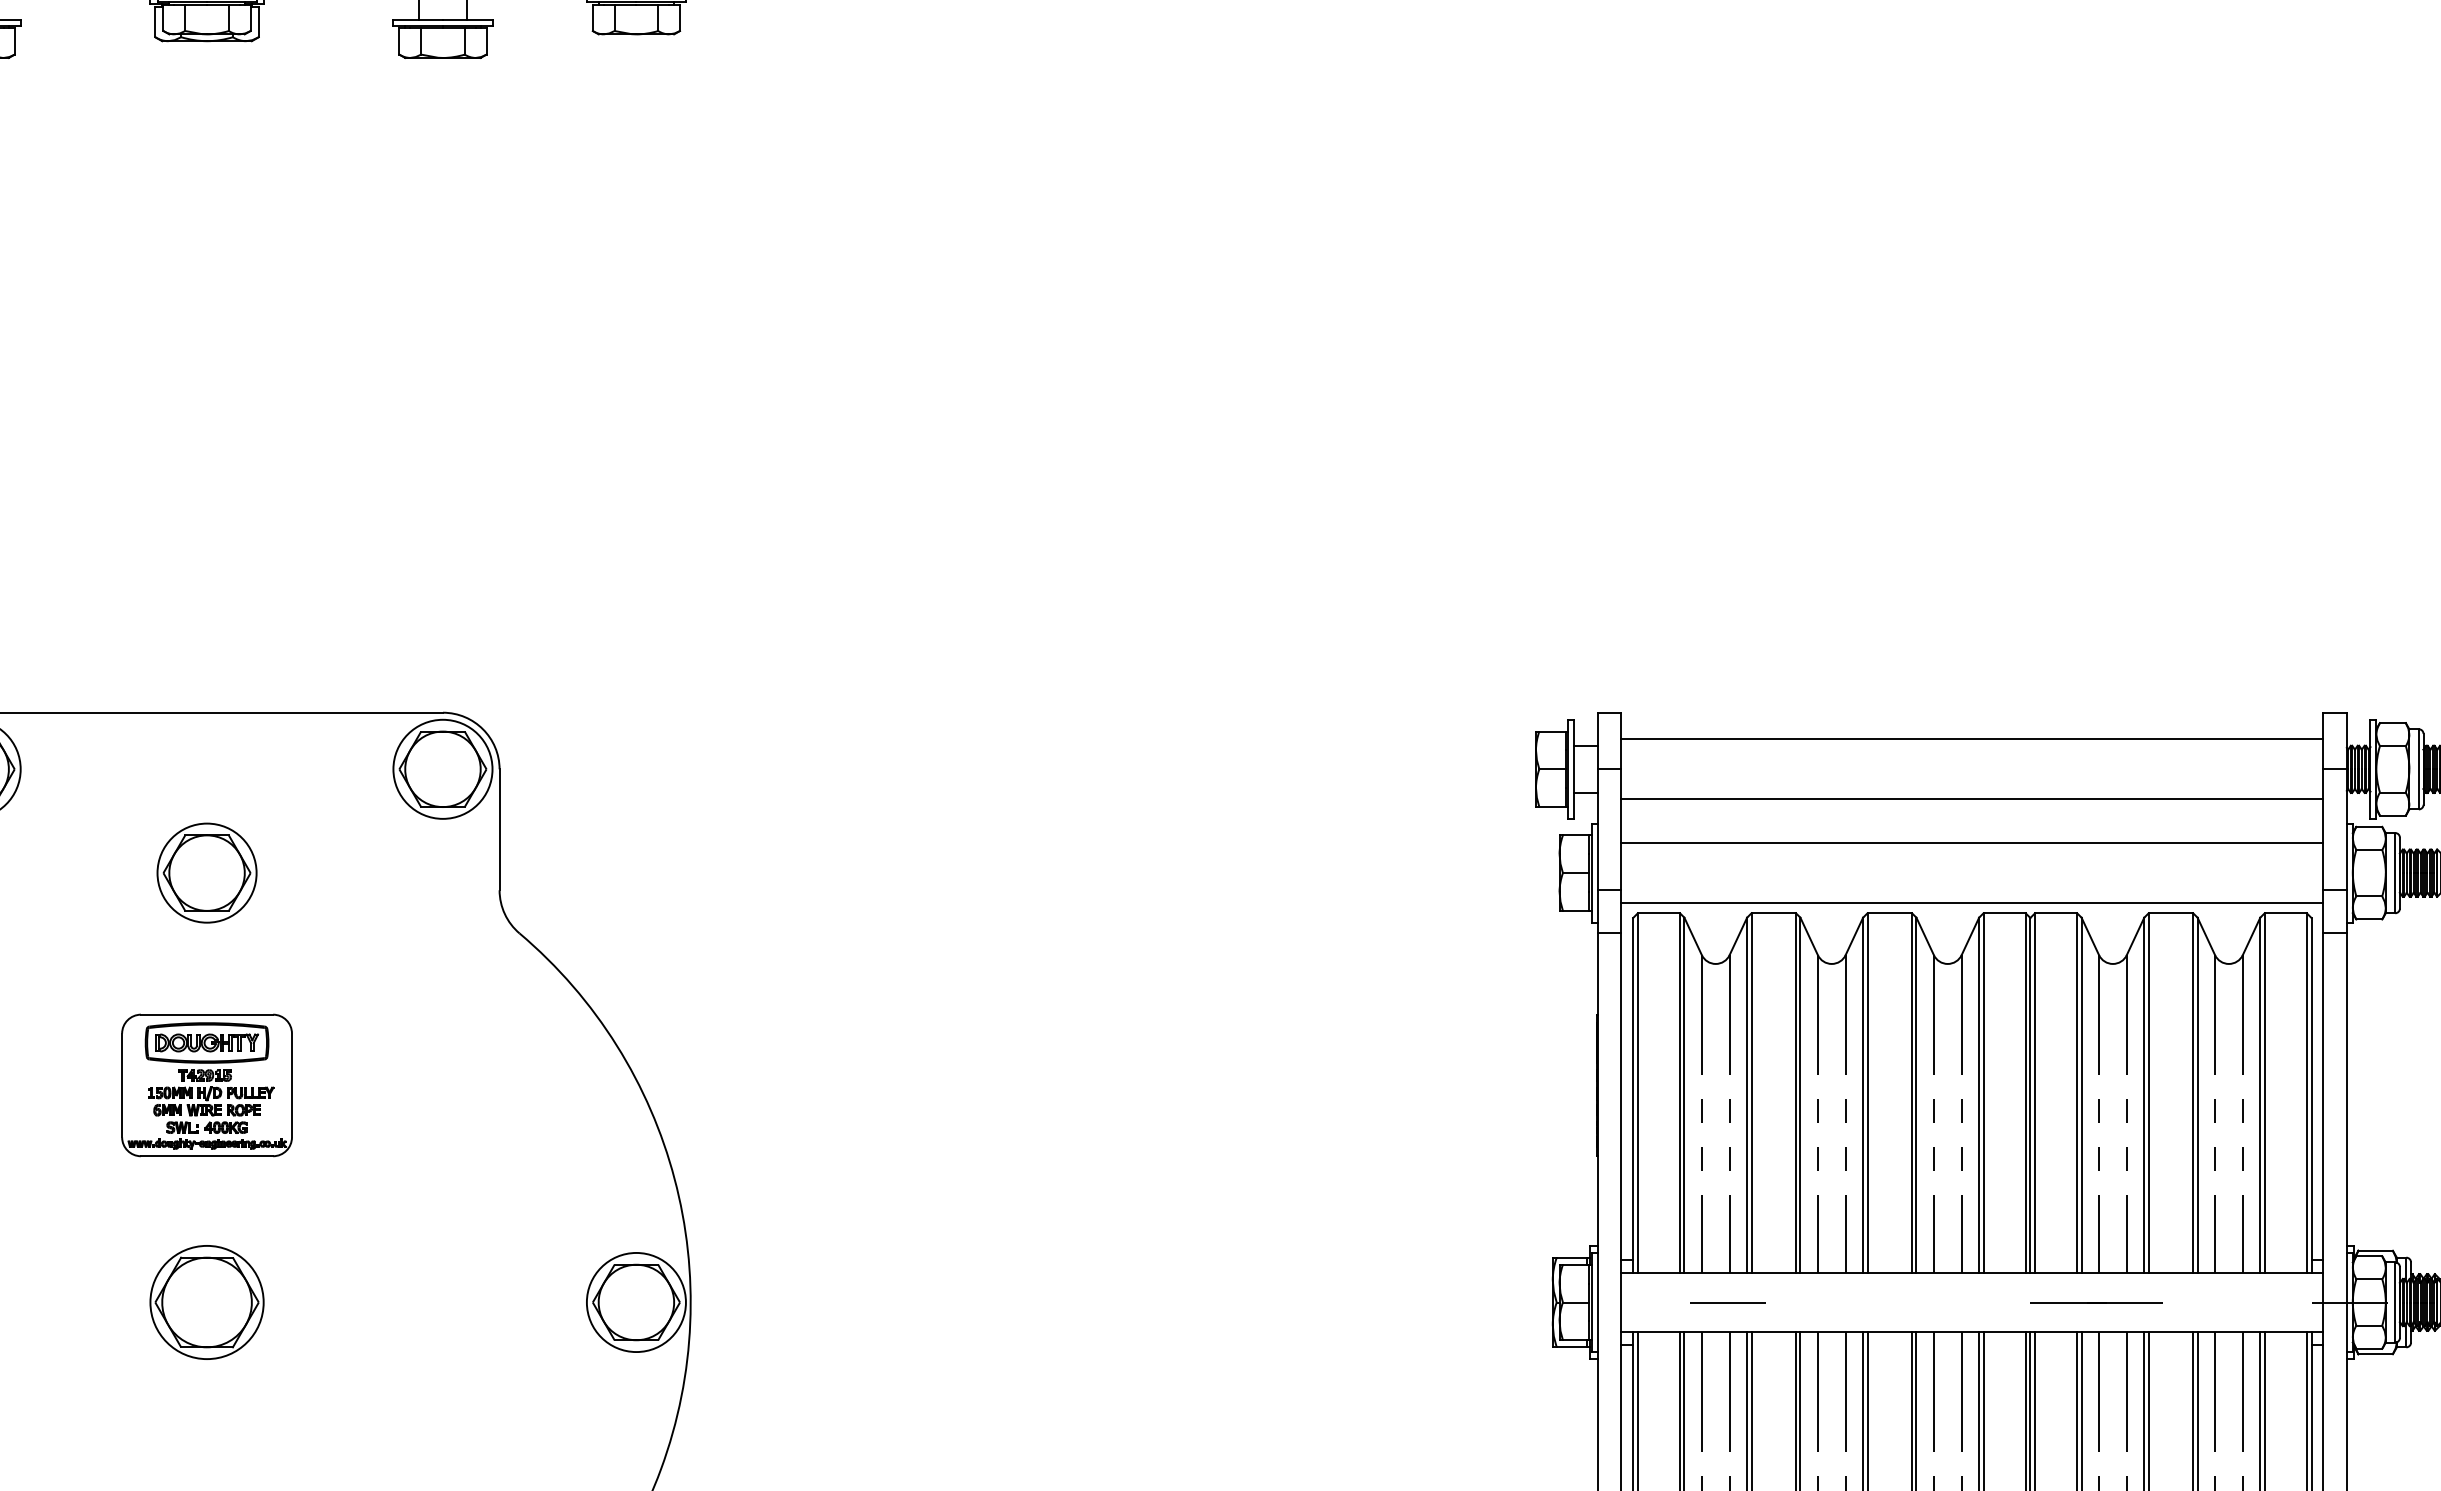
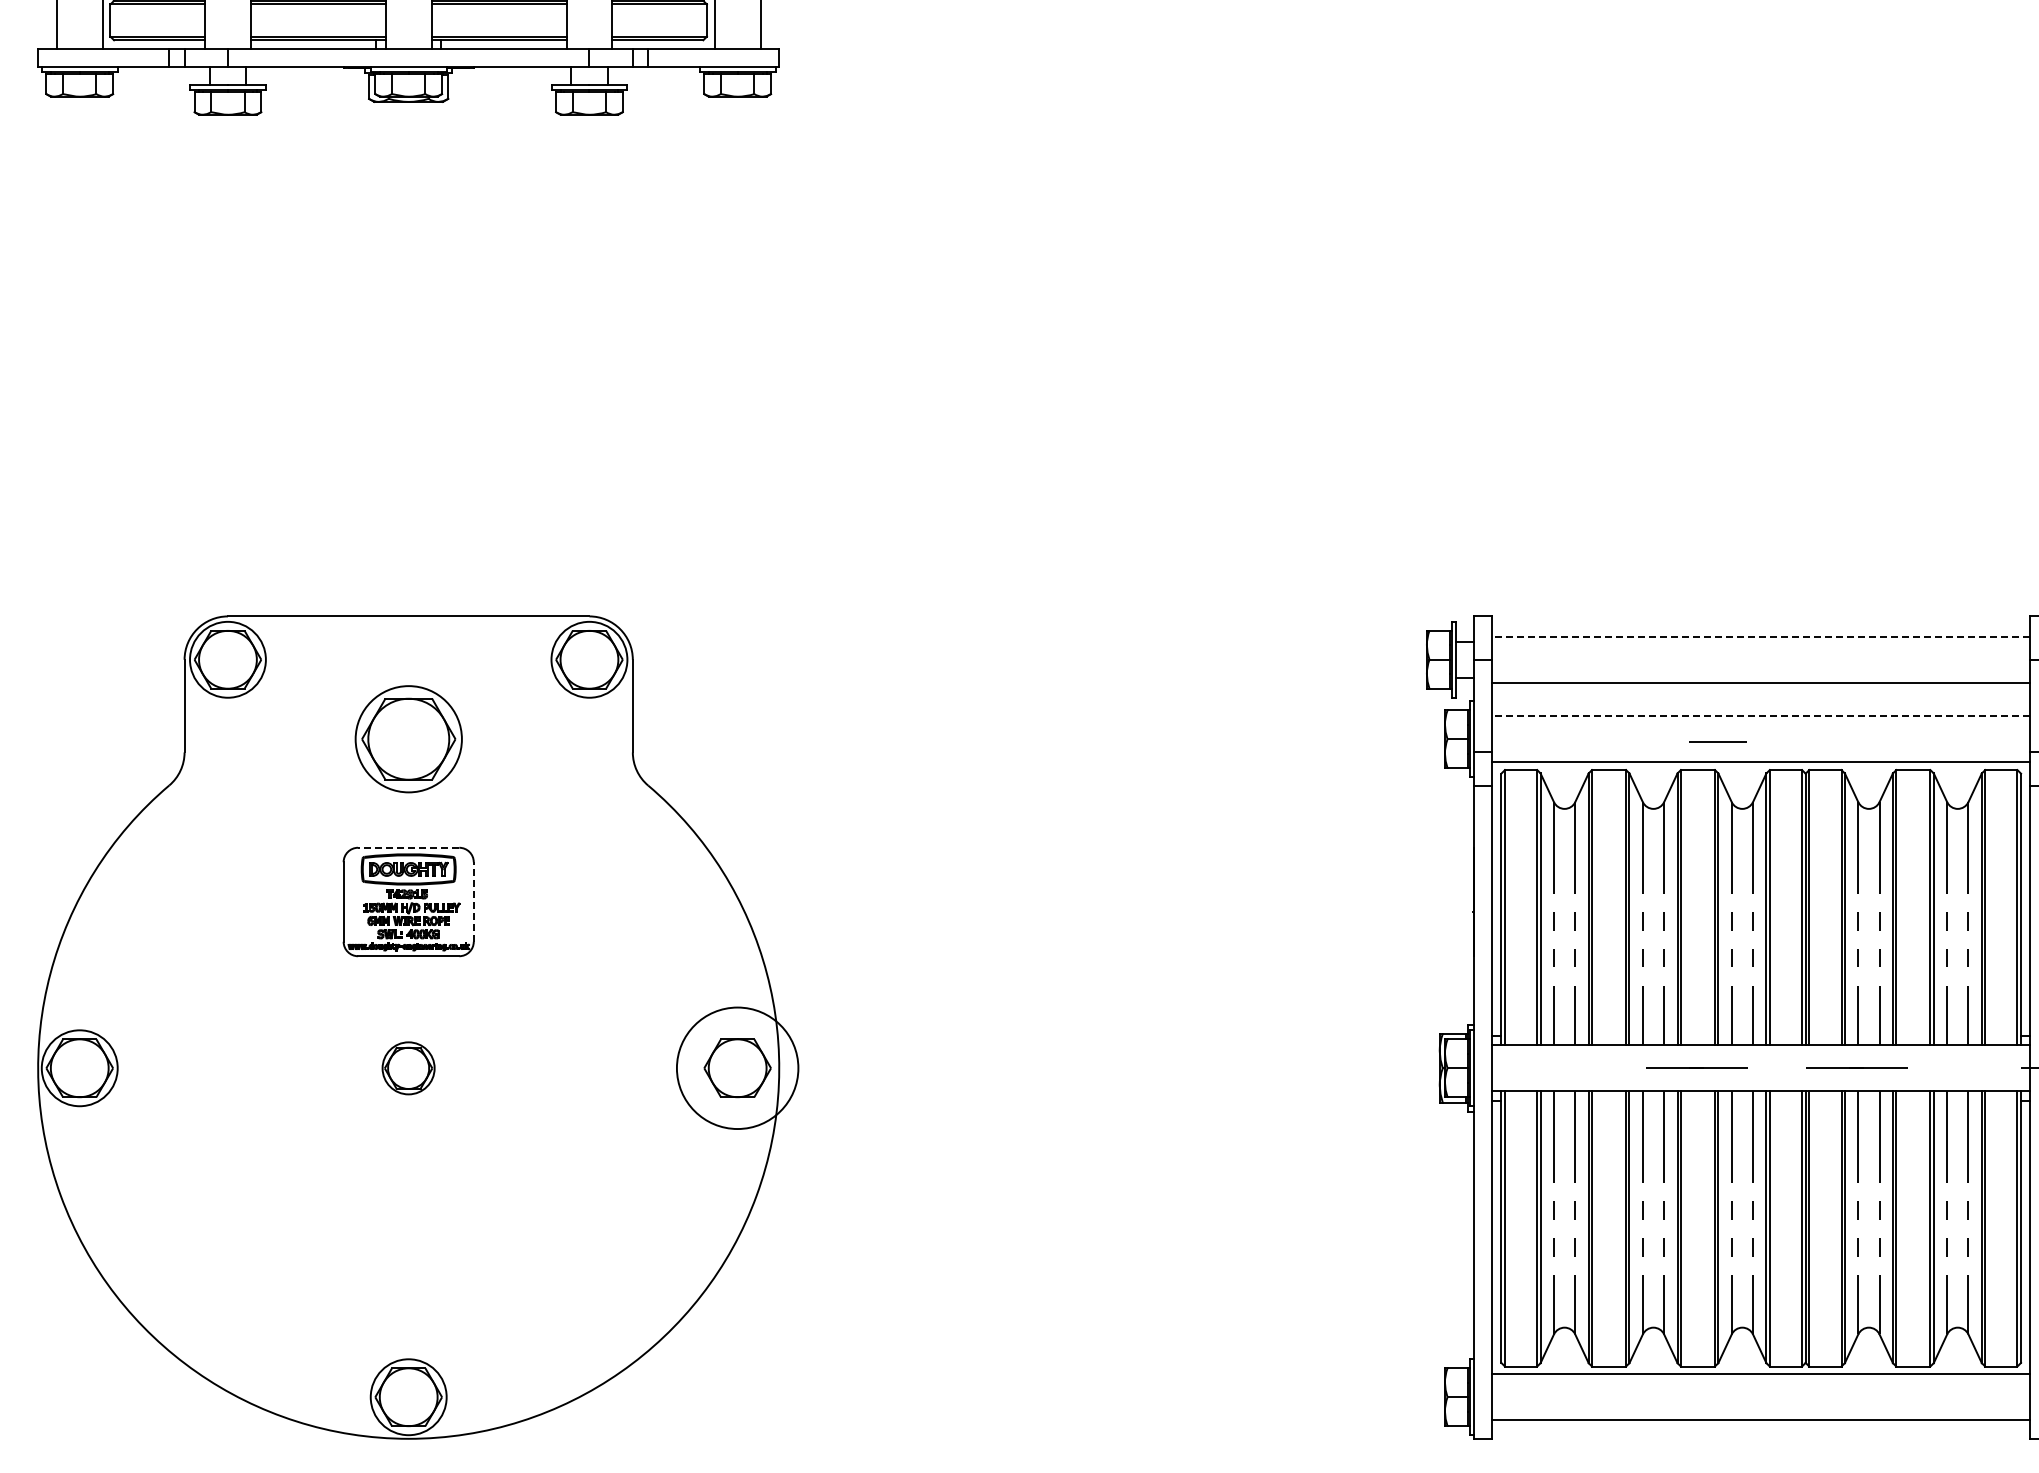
line: (1972, 738) -> (1761, 636), solid -> dashed
line: (1972, 843) -> (1761, 716), solid -> dashed
part: (206, 873) -> (408, 739), size x1.4
line: (206, 1014) -> (408, 847), solid -> dashed
line: (291, 1086) -> (473, 902), solid -> dashed
line: (1727, 1301) -> (1717, 741), moved
line: (1887, 1301) -> (1696, 1067), added
part: (206, 1302) -> (408, 1068), size x0.6
circle: (636, 1302) -> (737, 1068), size x1.6

